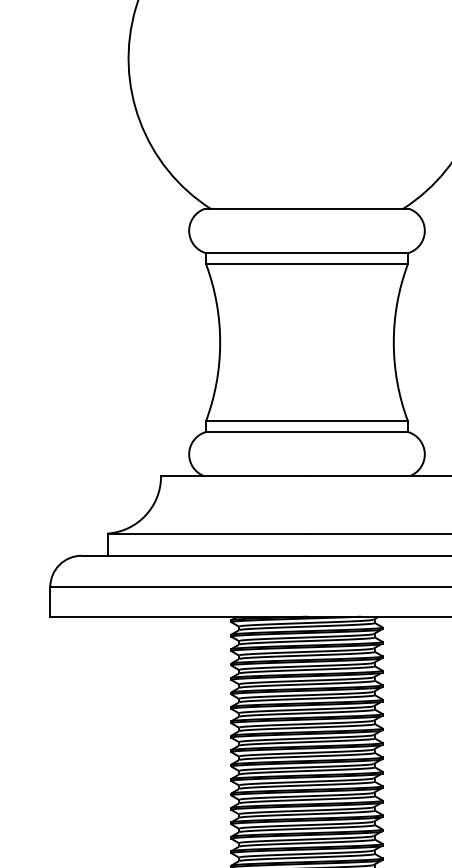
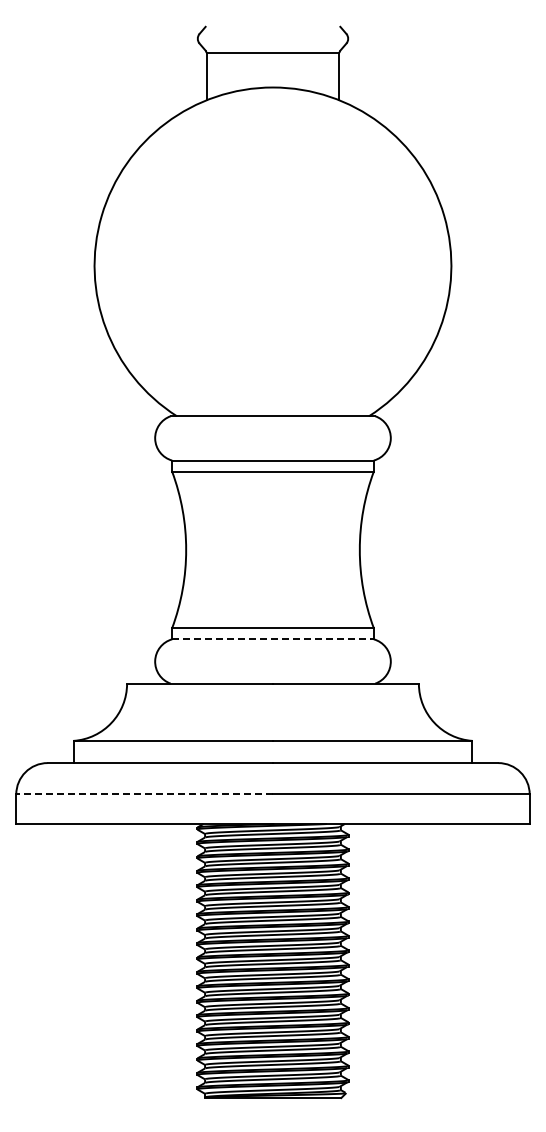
line: (306, 432) -> (272, 639), solid -> dashed
line: (178, 587) -> (144, 794), solid -> dashed

